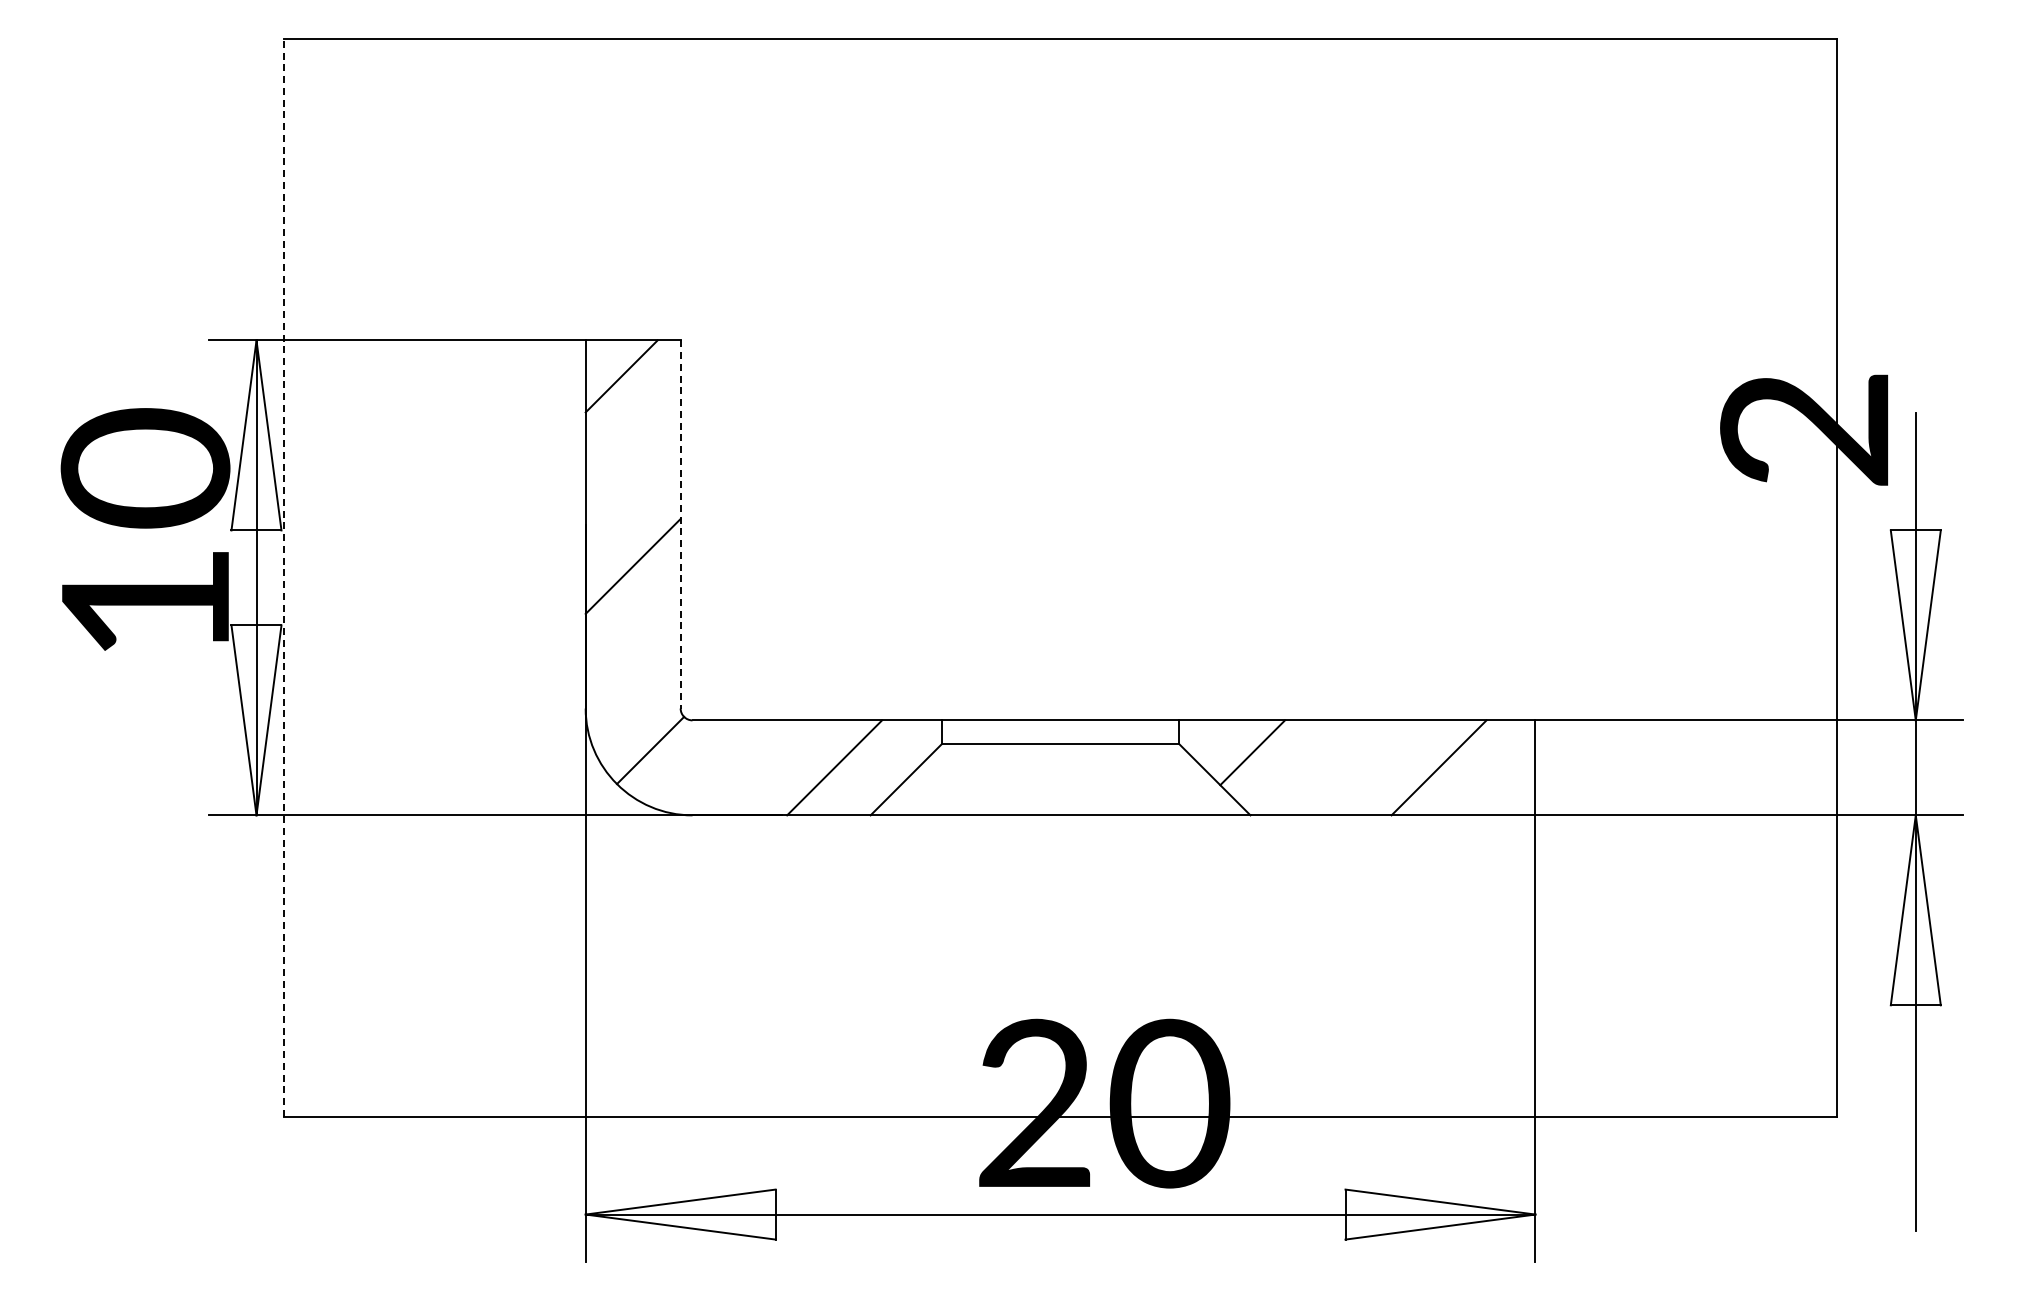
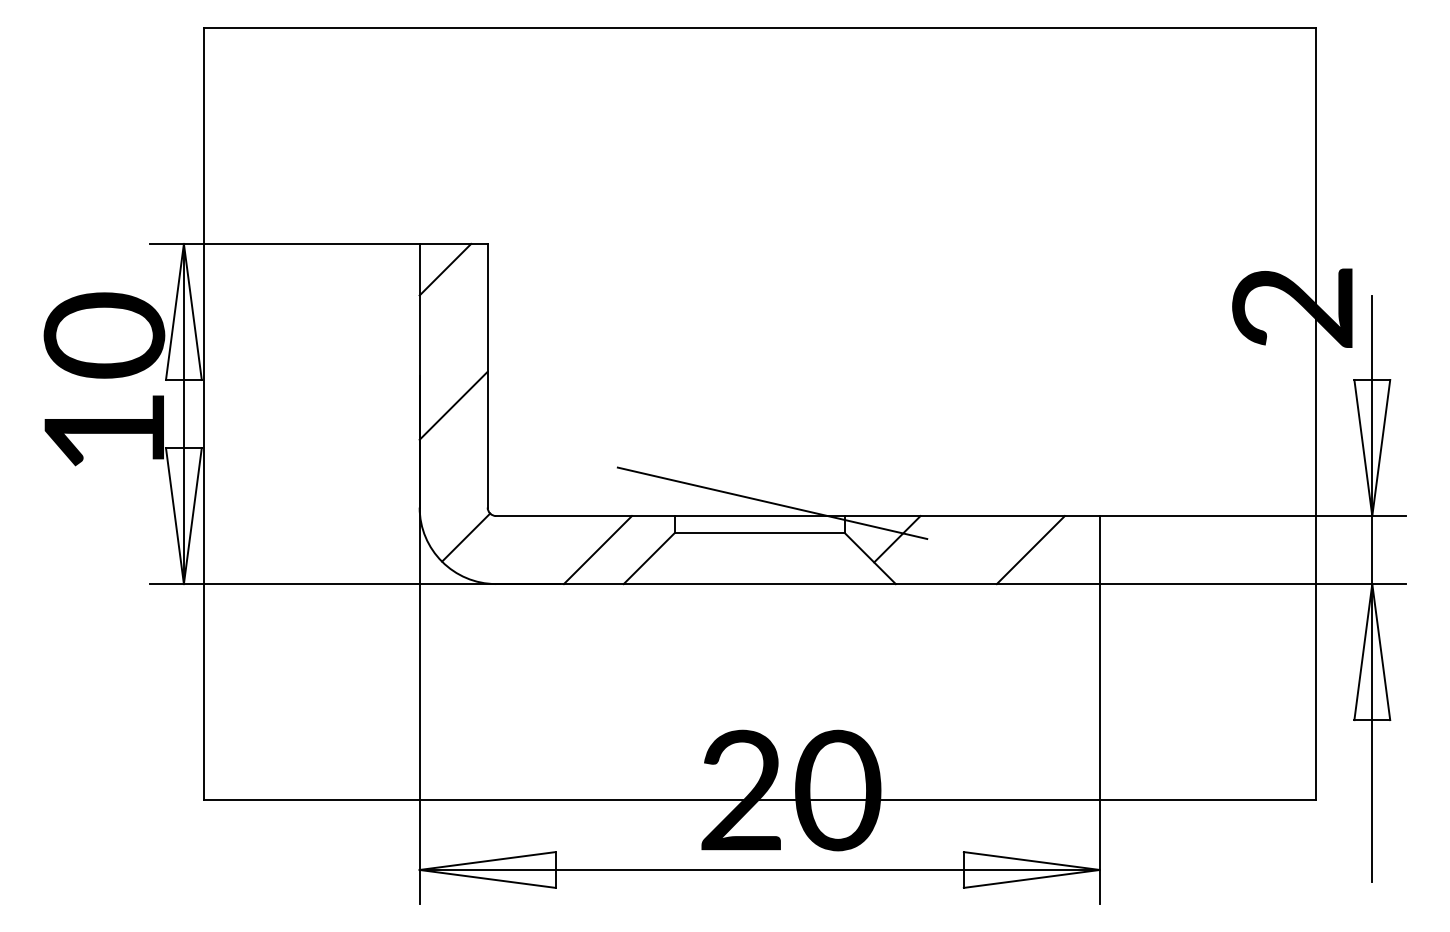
line: (680, 525) -> (487, 376), dashed -> solid
line: (284, 577) -> (203, 413), dashed -> solid
line: (1078, 702) -> (772, 503), added

